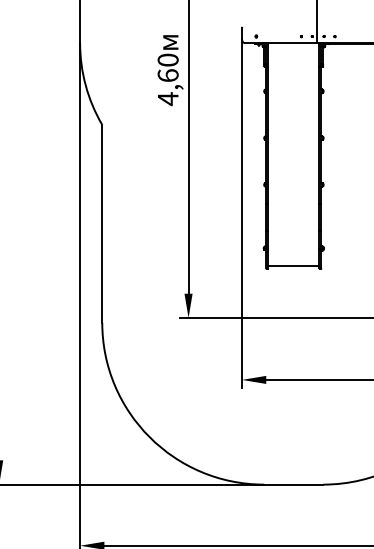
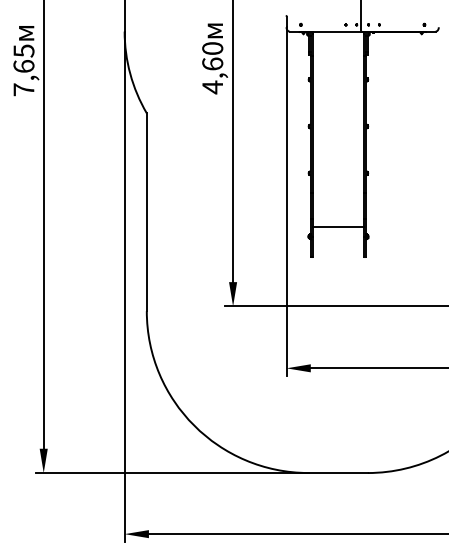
line: (293, 266) -> (338, 227), moved

